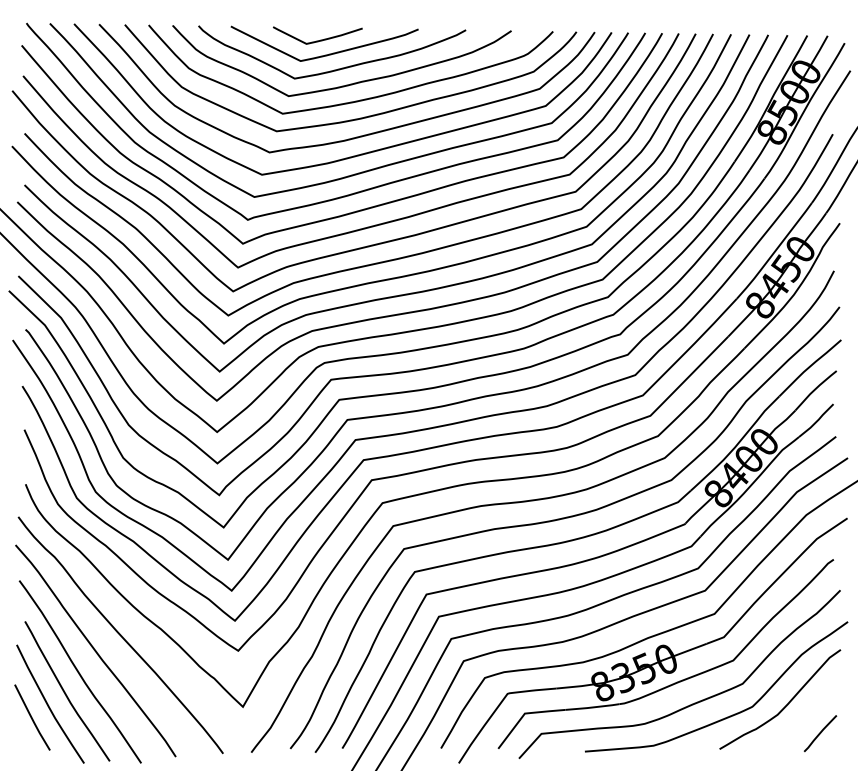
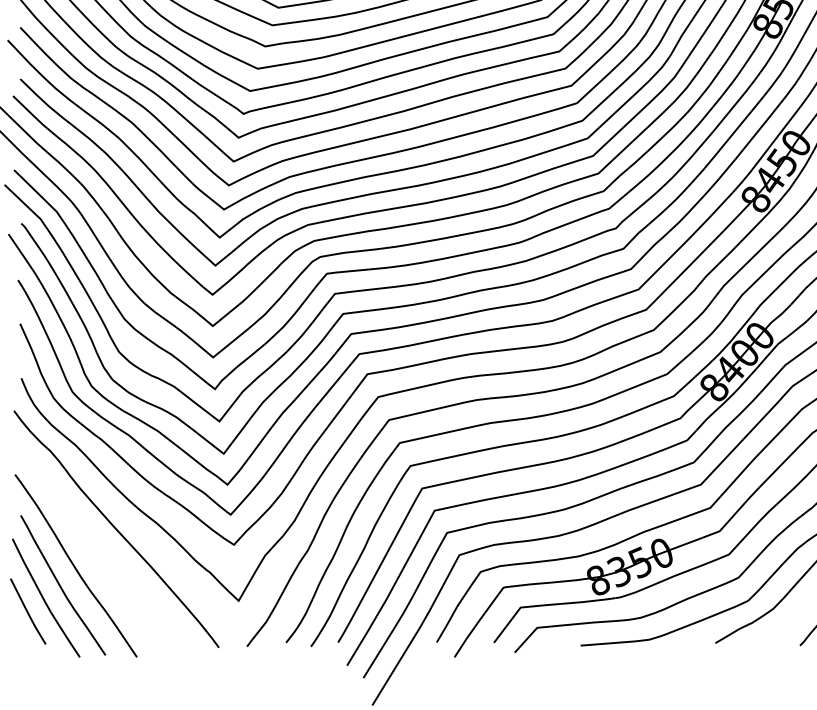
curve: (95, 650) -> (91, 544), removed

